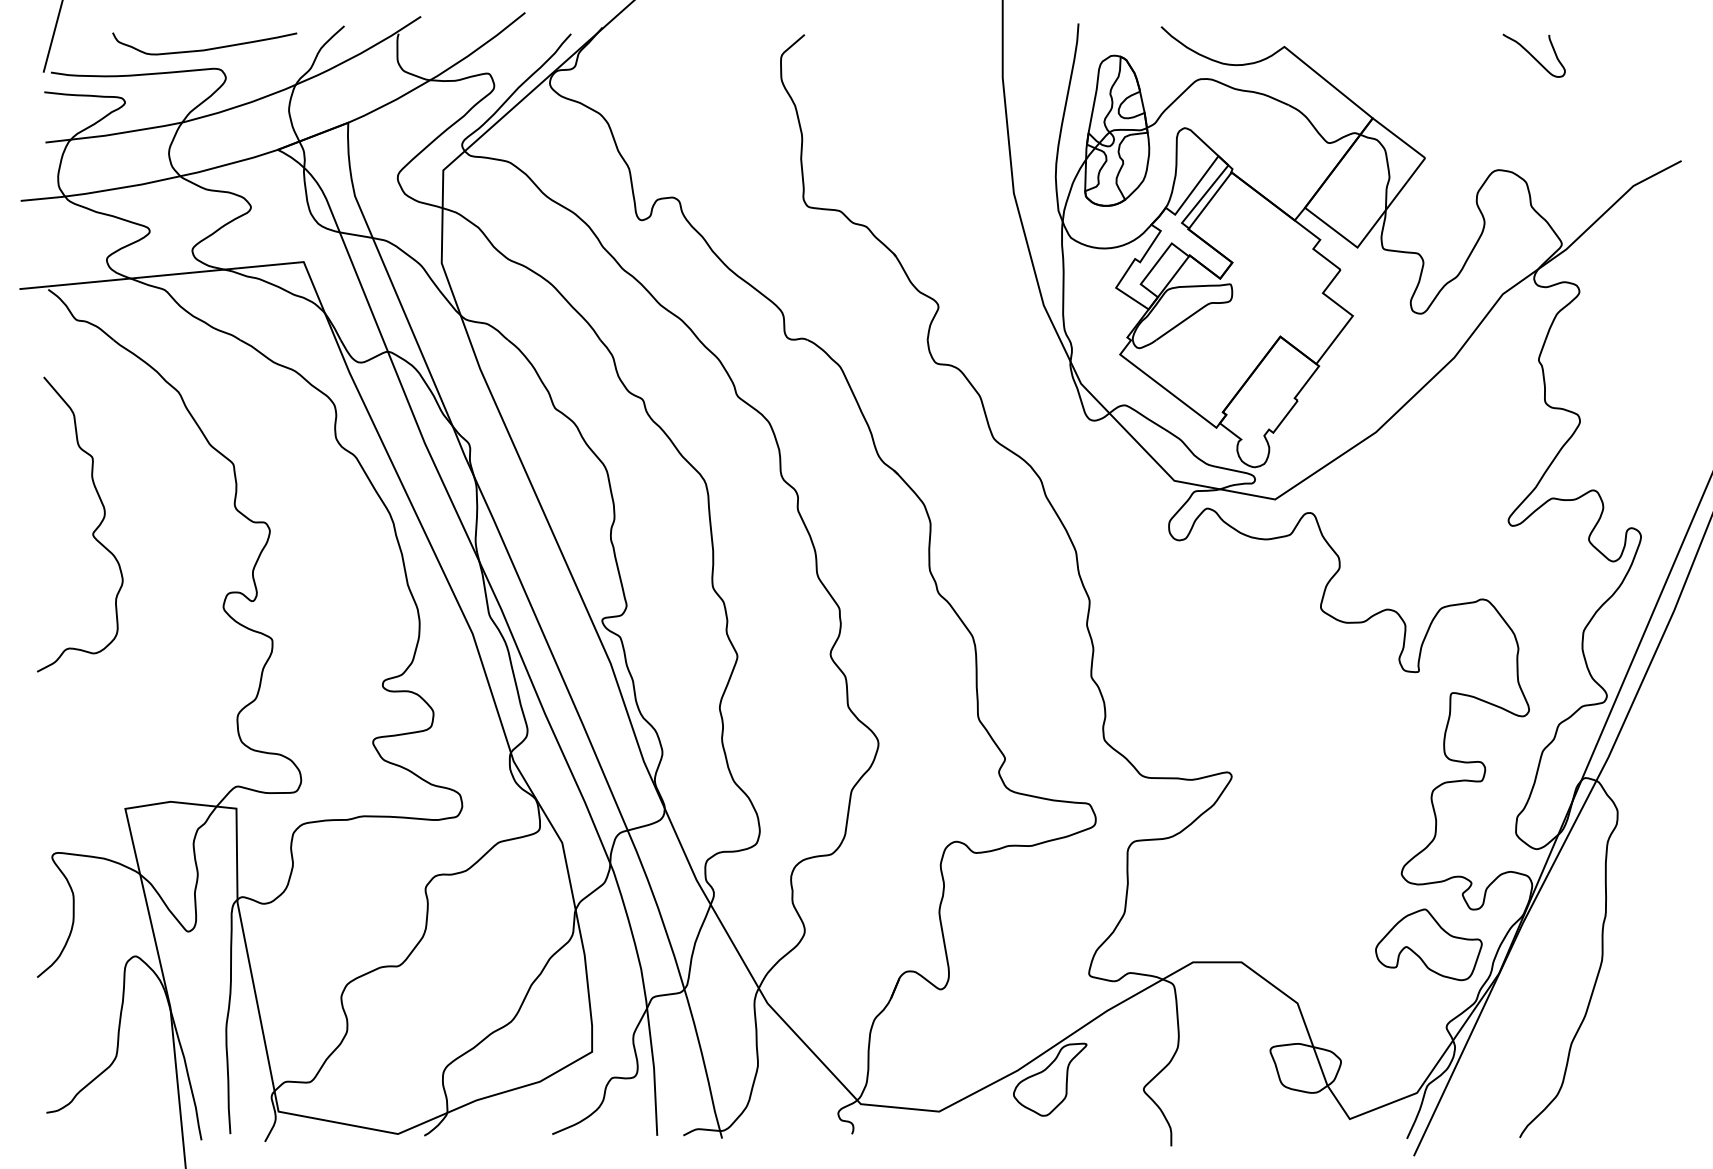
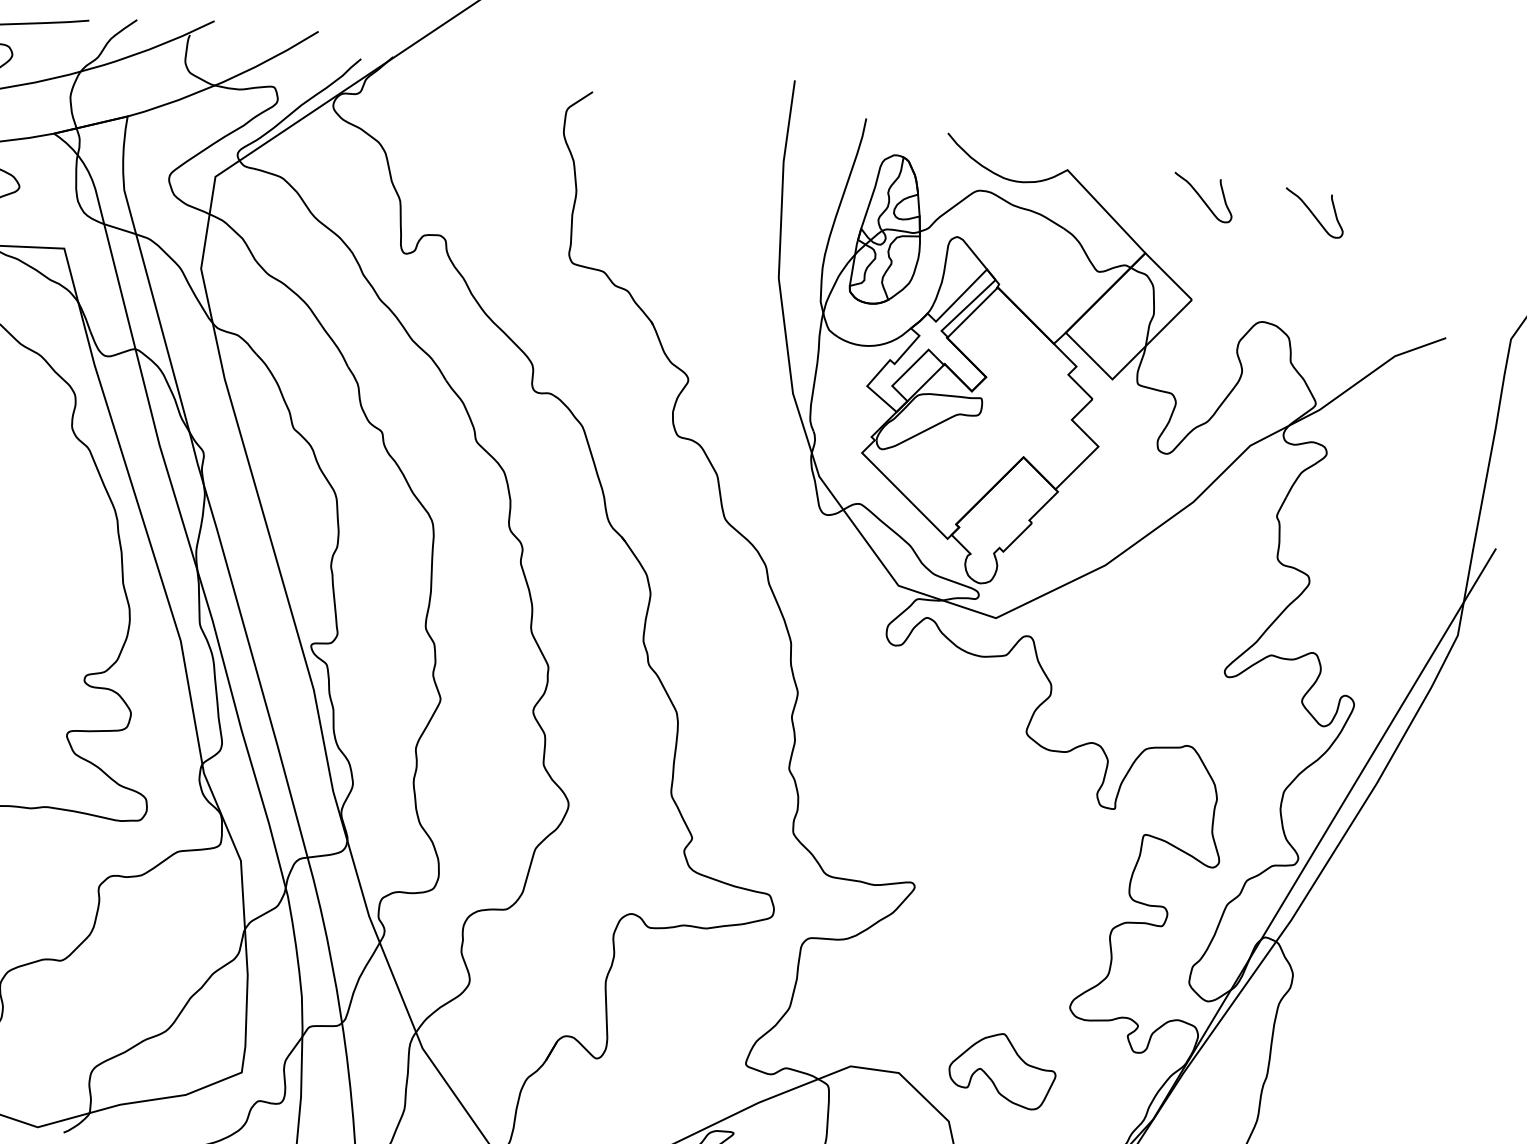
curve: (1421, 55) -> (1202, 197), added
part: (1428, 944) -> (1002, 1069), moved

